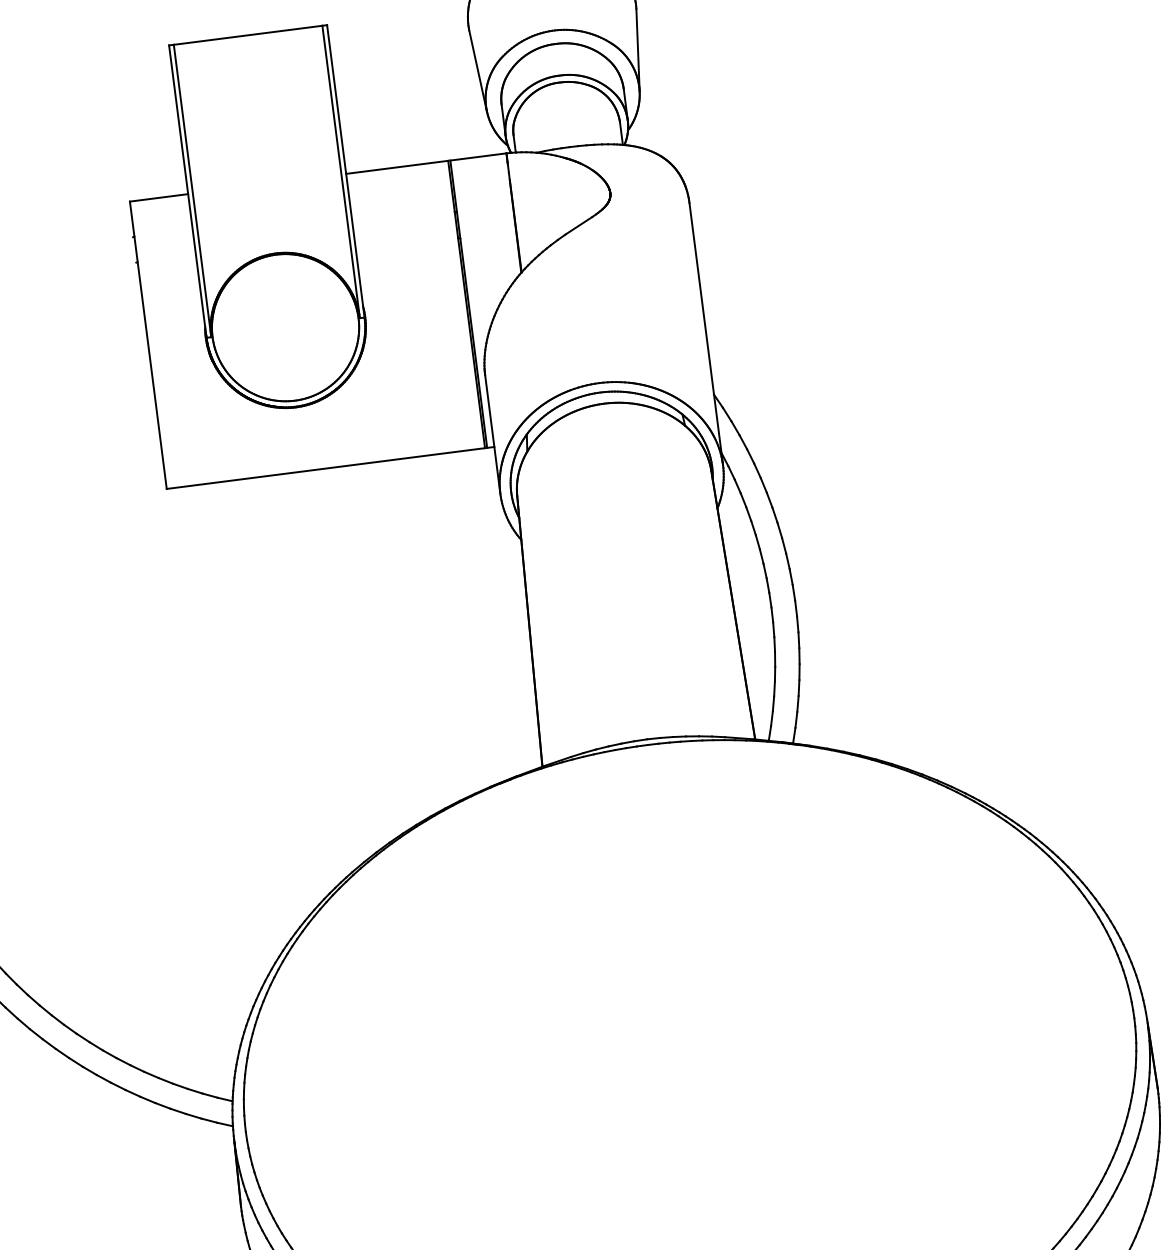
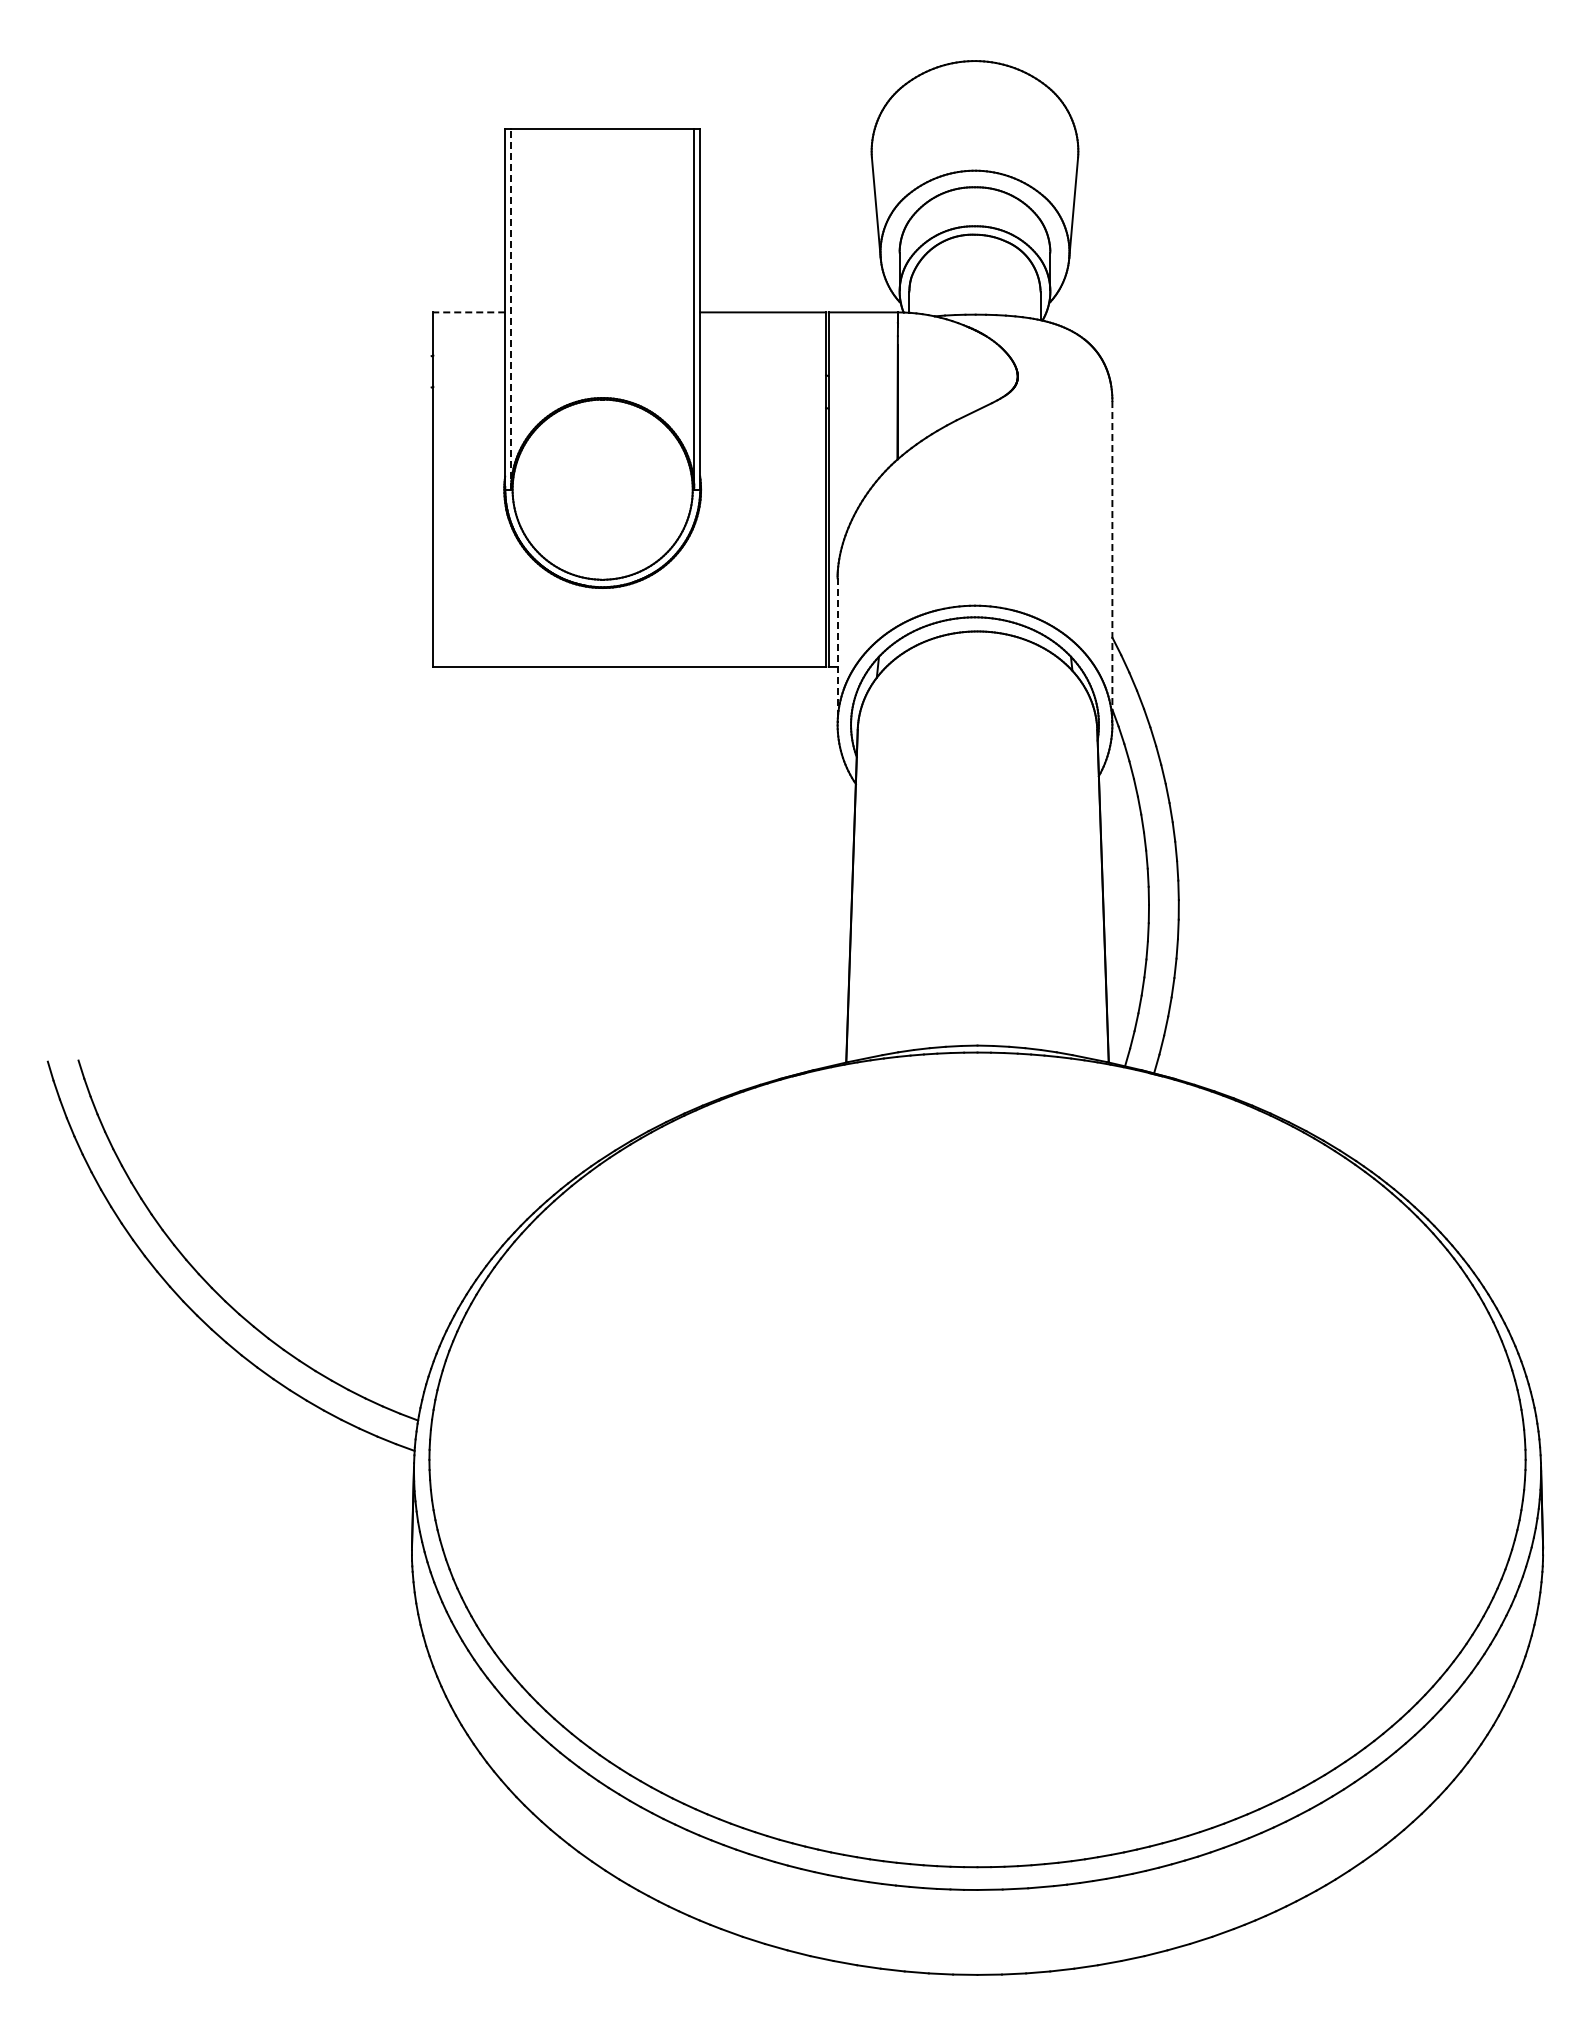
line: (192, 190) -> (511, 308), solid -> dashed
line: (159, 197) -> (469, 312), solid -> dashed
line: (706, 333) -> (1112, 562), solid -> dashed
line: (492, 433) -> (837, 650), solid -> dashed

